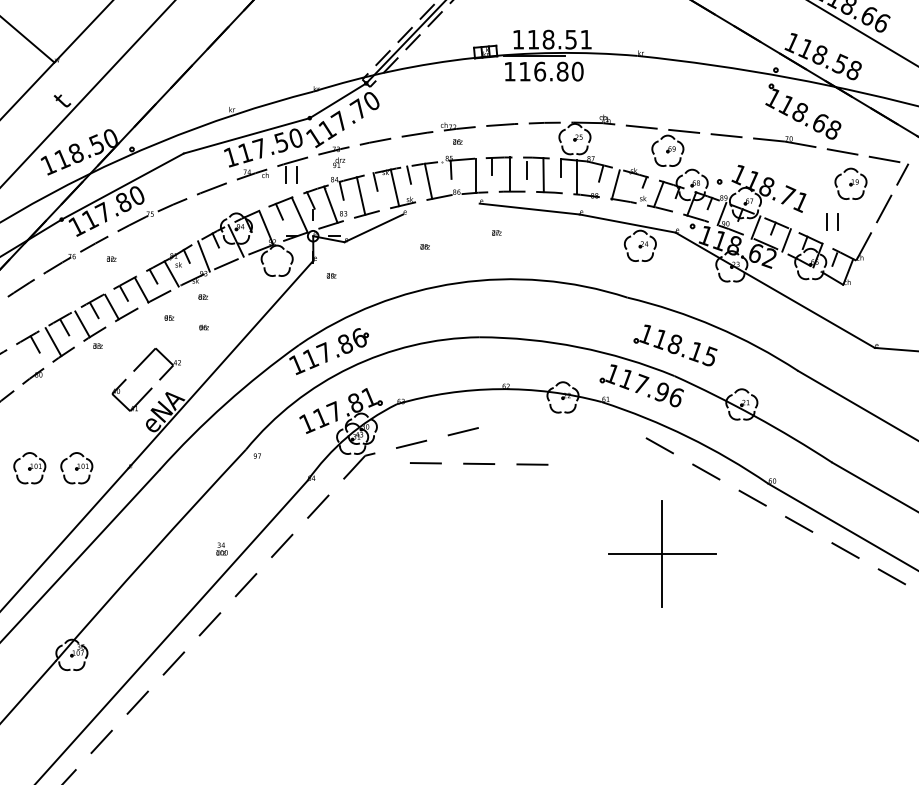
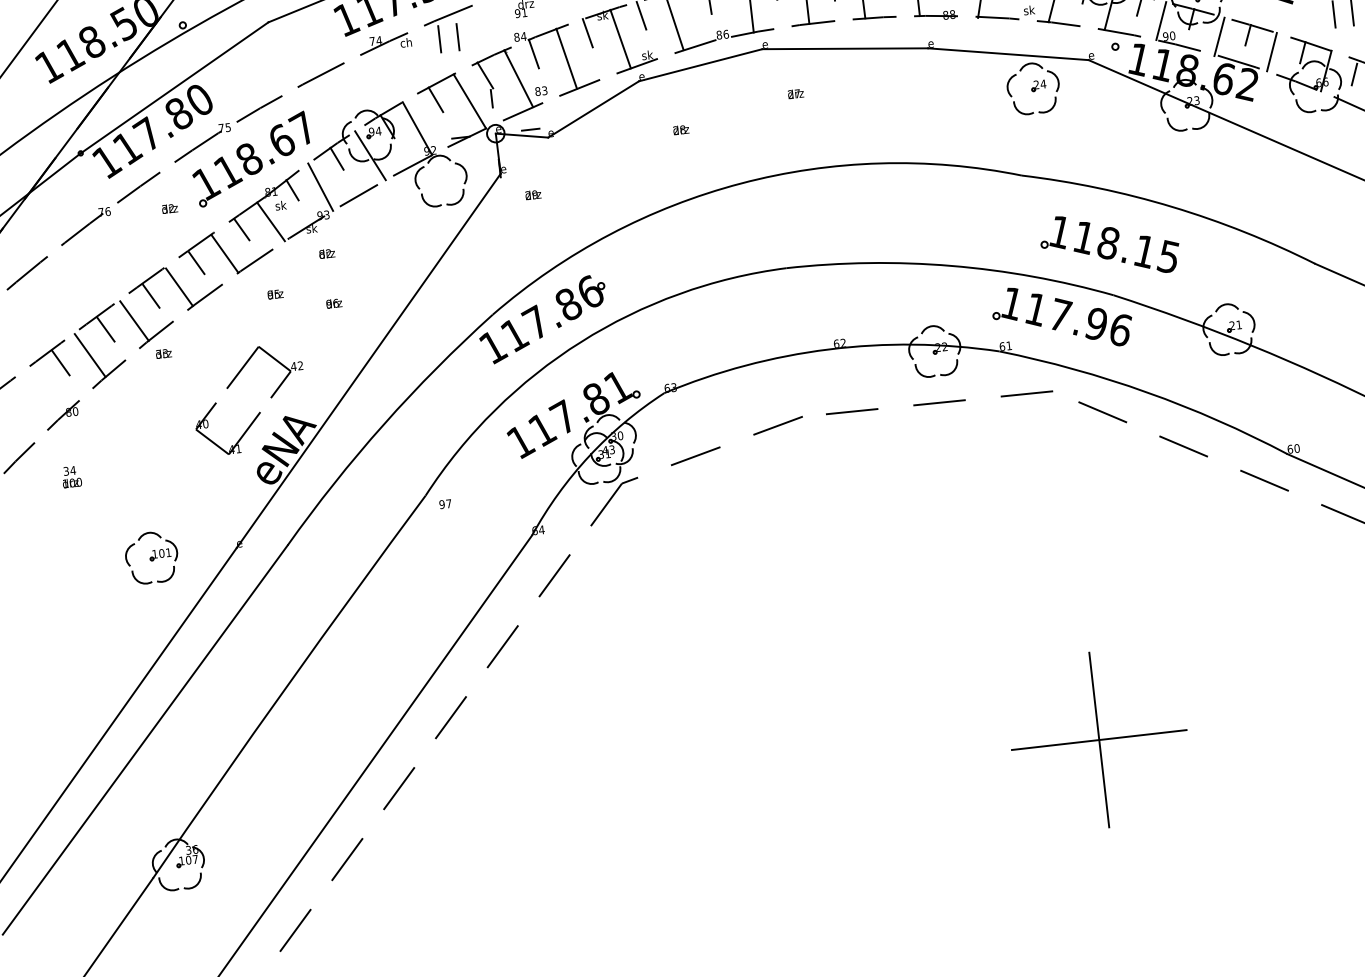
line: (441, 208) -> (700, 64), added
part: (163, 234) -> (250, 158), added
line: (479, 463) -> (940, 402), moved
part: (29, 468) -> (74, 567), removed
text: (221, 548) -> (70, 476), moved
part: (662, 553) -> (1099, 738), moved

